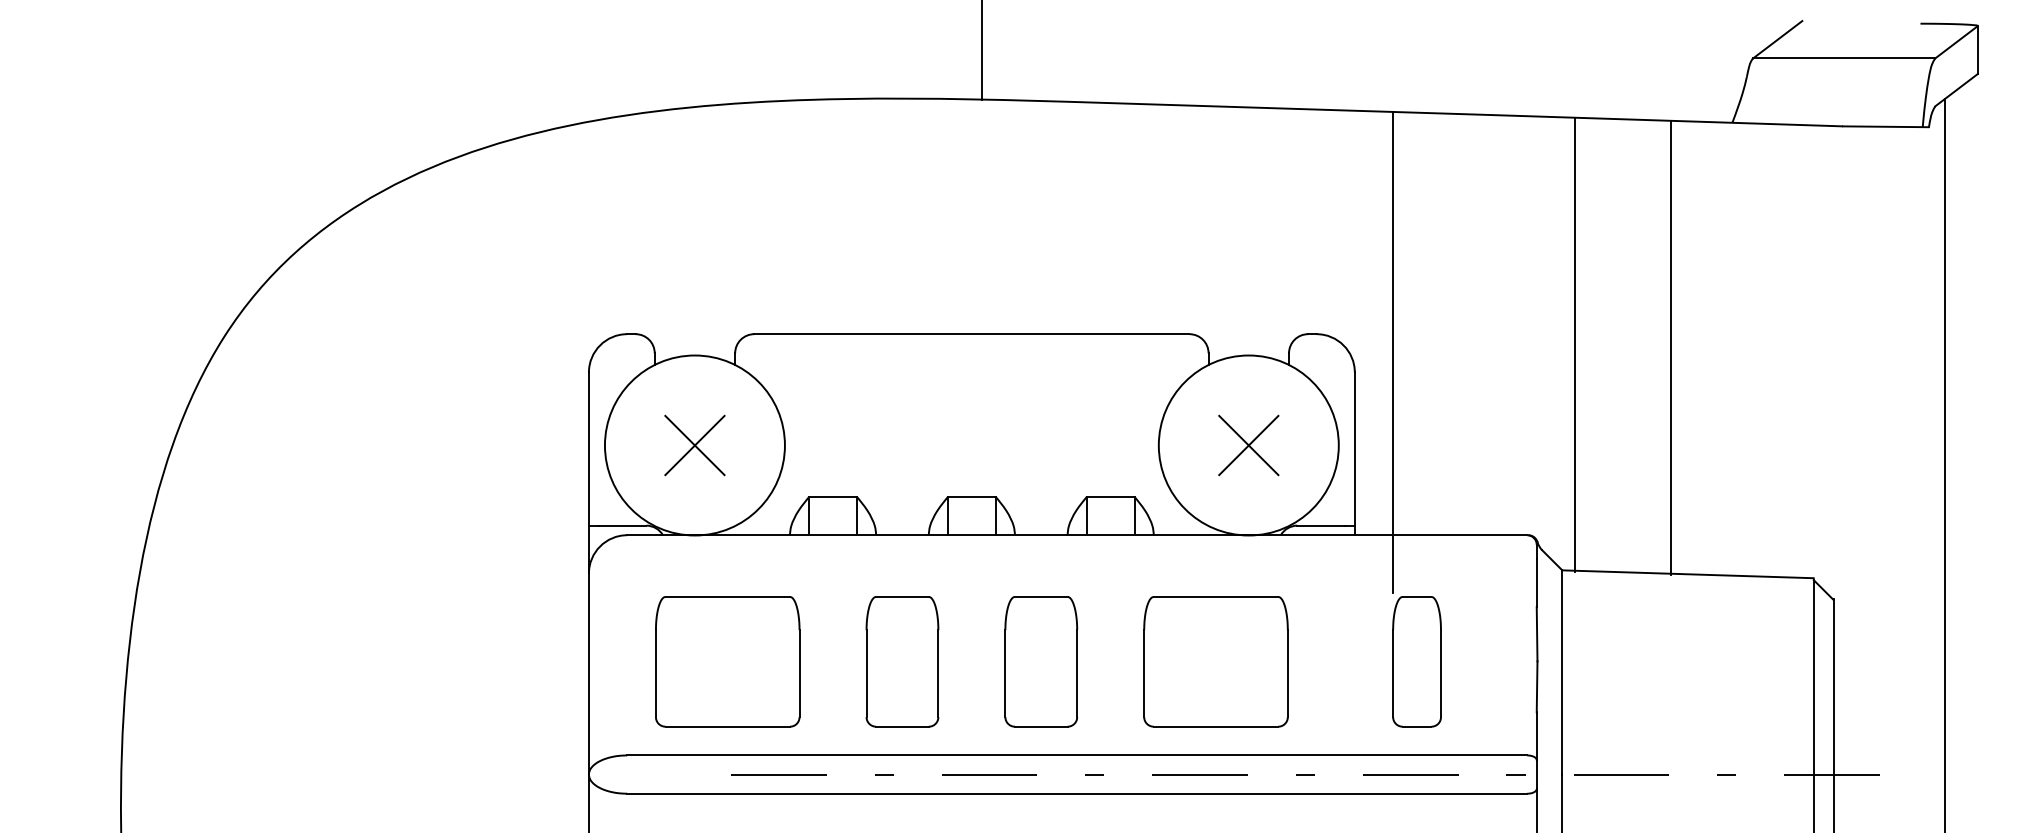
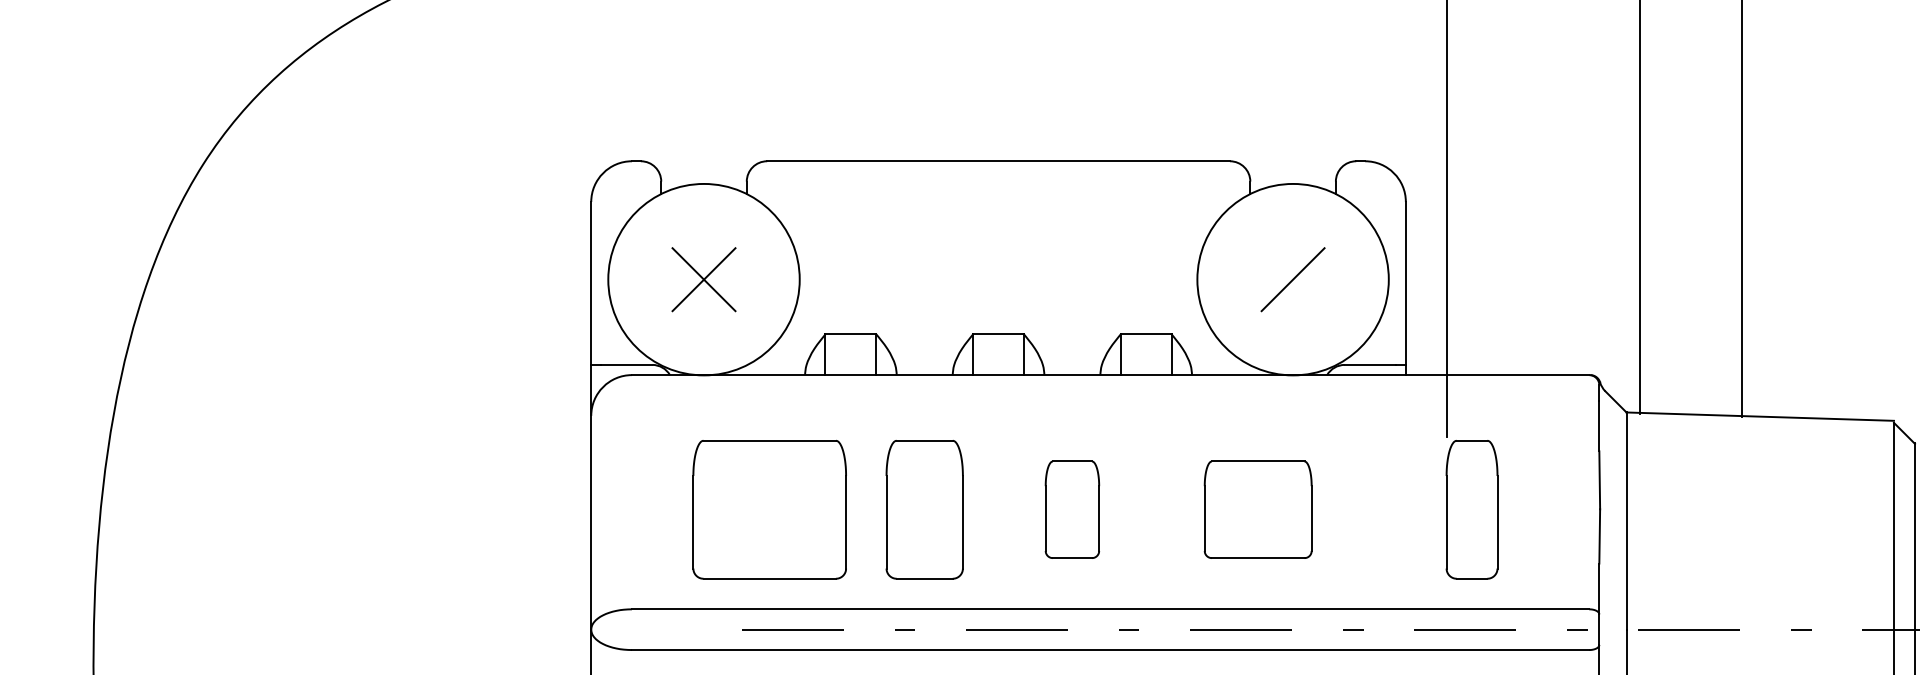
line: (1248, 445) -> (1292, 279), removed
part: (727, 661) -> (769, 509), moved
part: (1041, 661) -> (1072, 509), size x0.7
part: (1215, 661) -> (1257, 509), size x0.7

